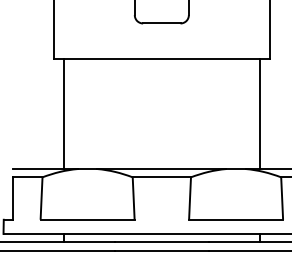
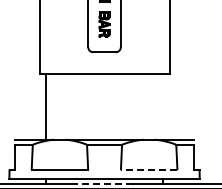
line: (259, 113) -> (163, 106), removed
line: (234, 220) -> (148, 170), solid -> dashed
line: (161, 241) -> (104, 183), solid -> dashed

